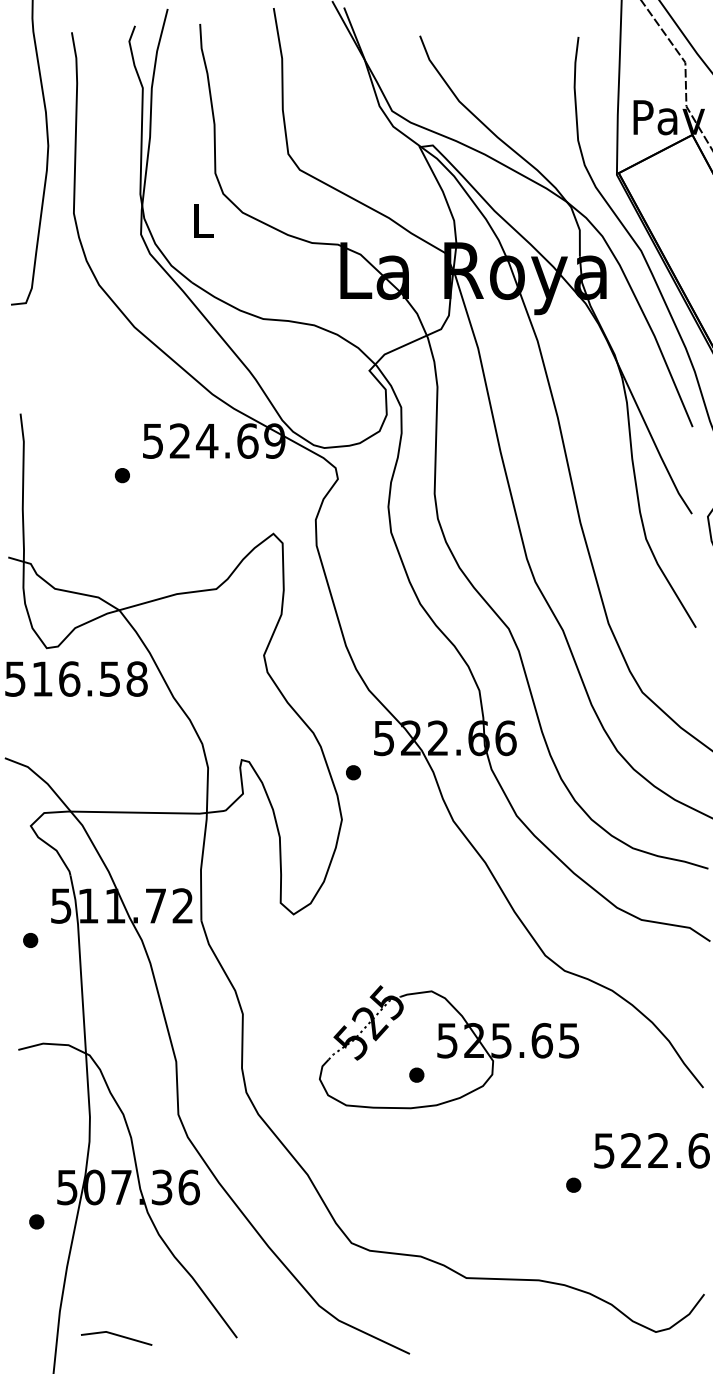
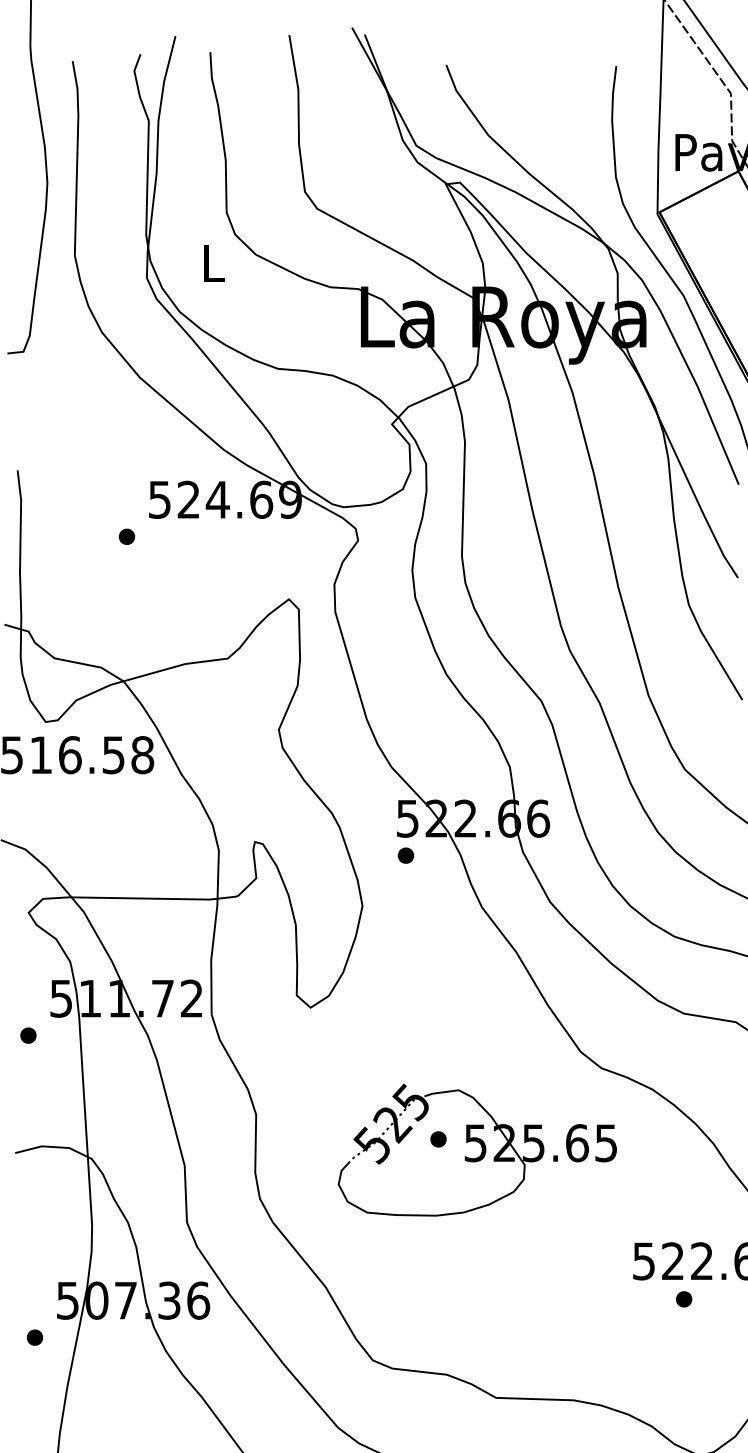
part: (353, 772) -> (405, 855), moved
part: (416, 1074) -> (438, 1138), moved
part: (573, 1184) -> (683, 1298), moved

